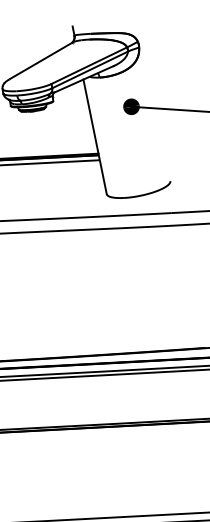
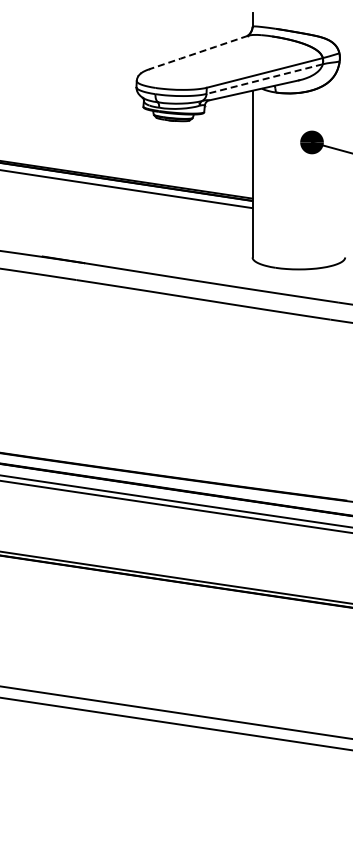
line: (40, 60) -> (198, 52), solid -> dashed
line: (90, 70) -> (264, 79), solid -> dashed

